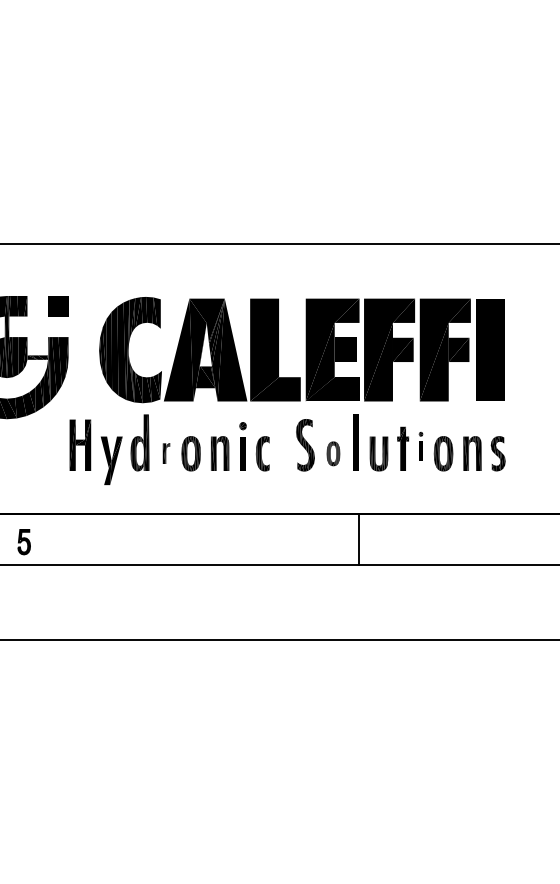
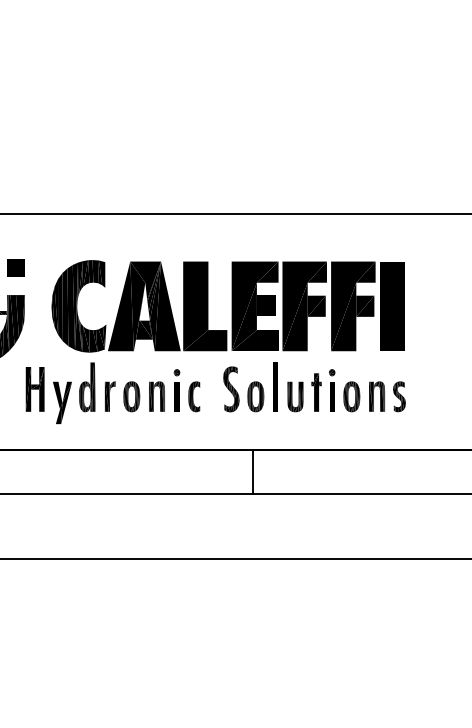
part: (420, 446) -> (331, 390), size x1.67
part: (166, 453) -> (110, 396), size x1.67
part: (333, 453) -> (255, 396), size x1.43
line: (358, 539) -> (253, 471), moved

